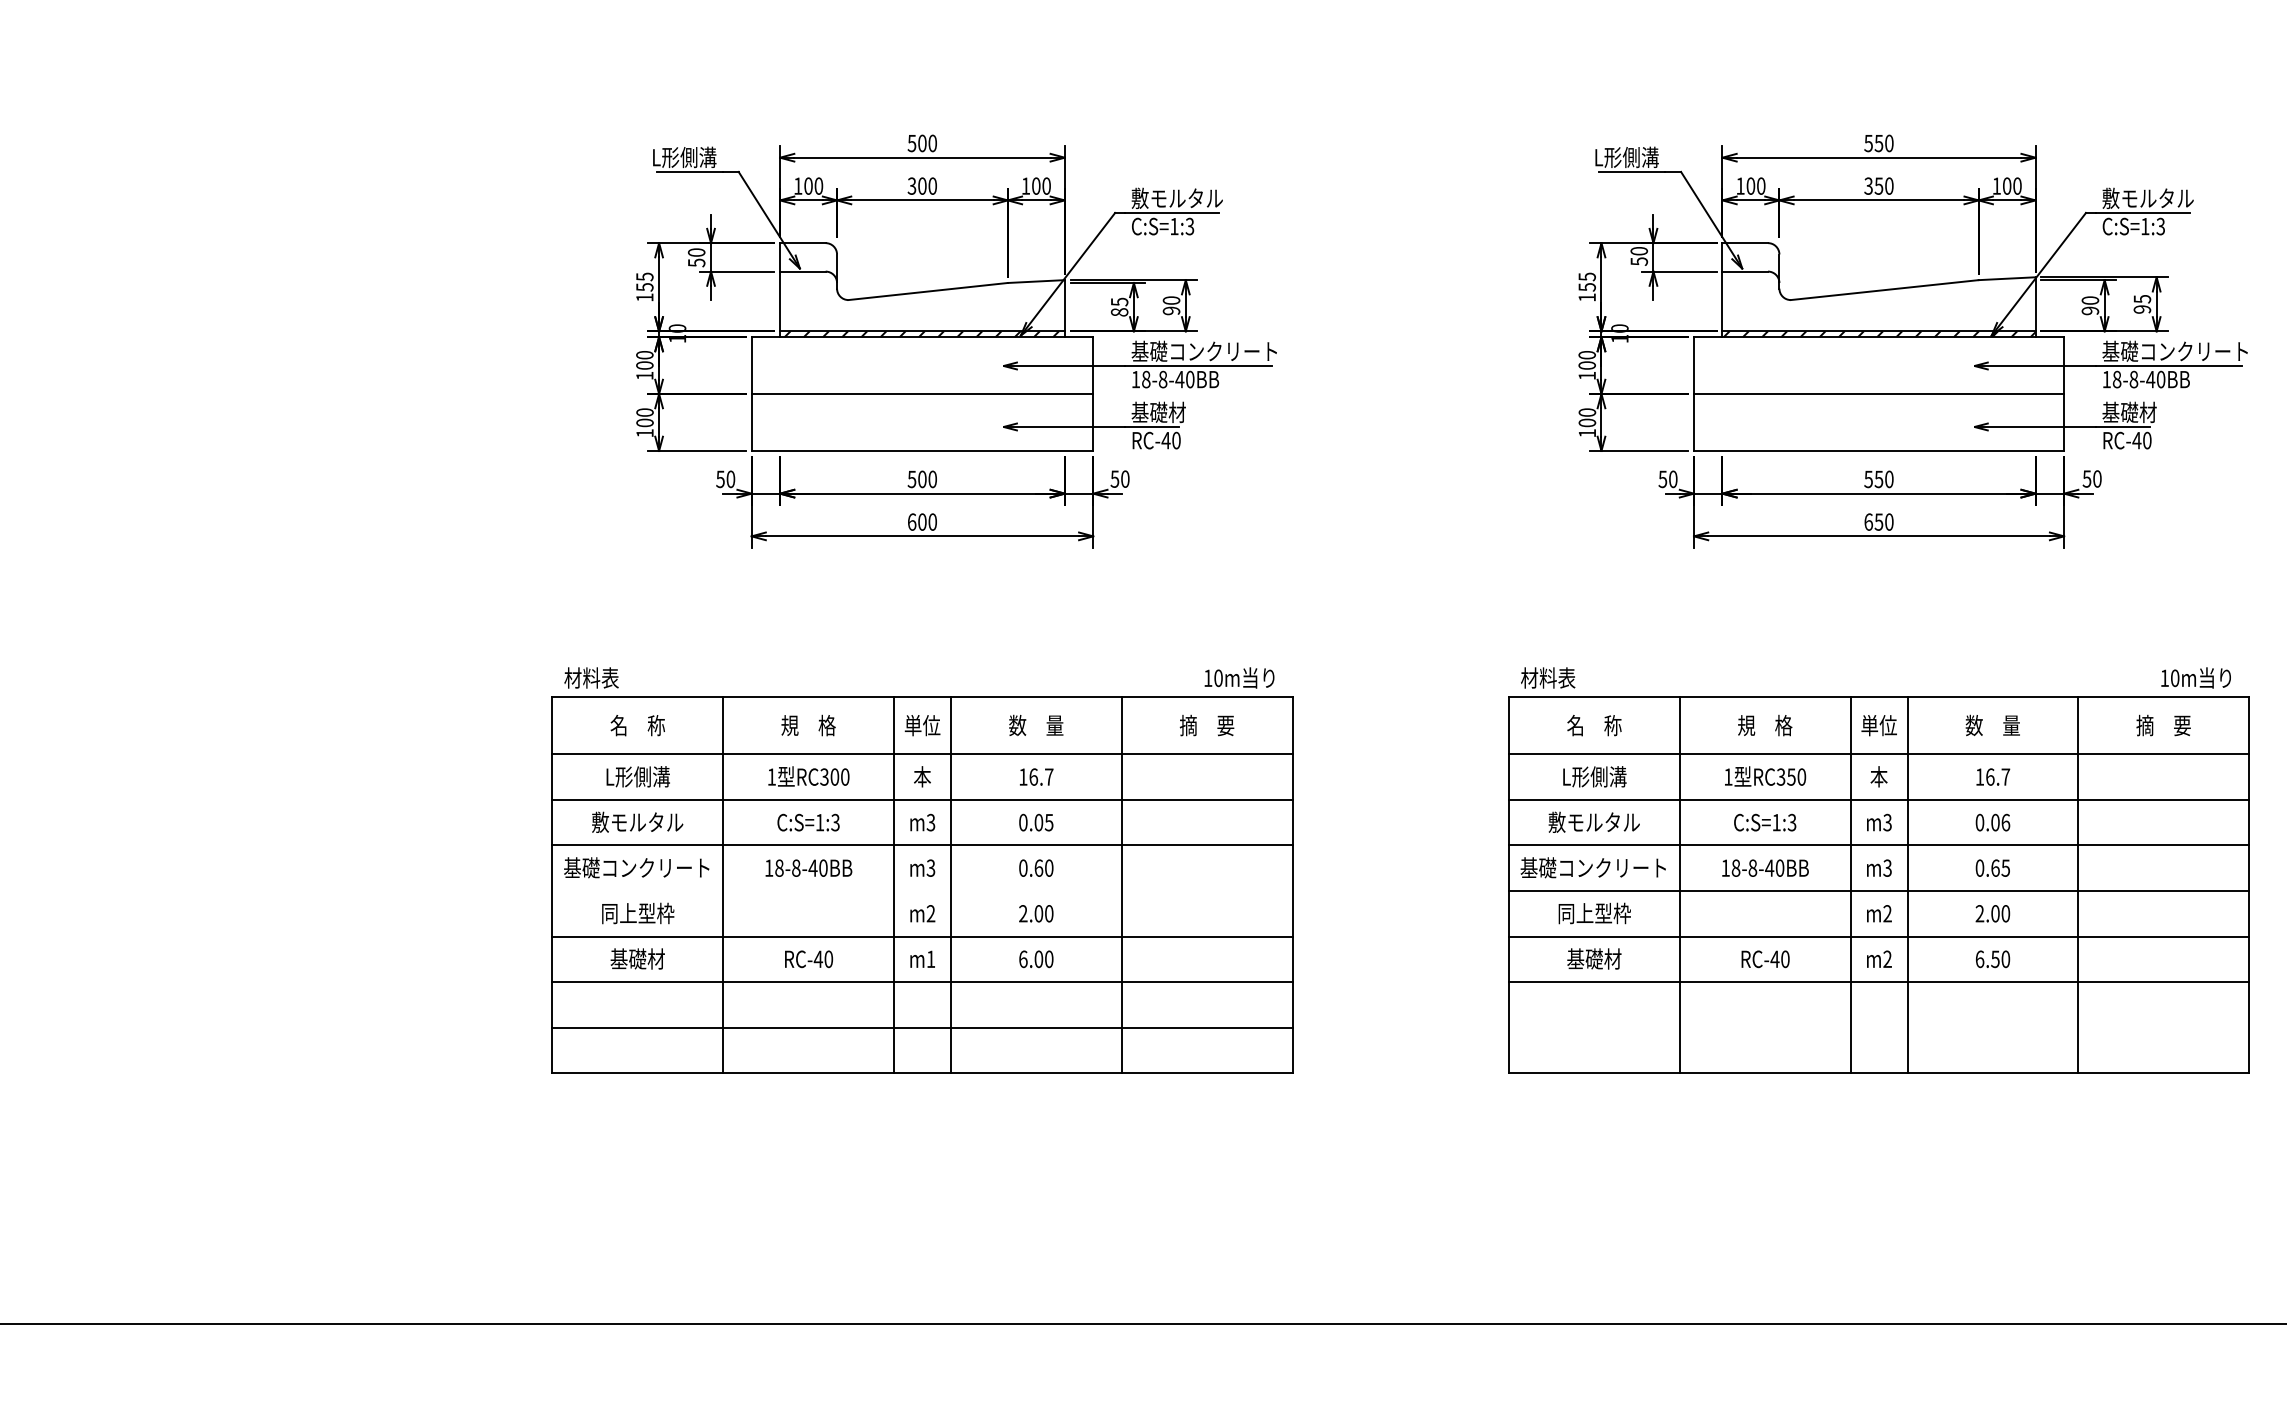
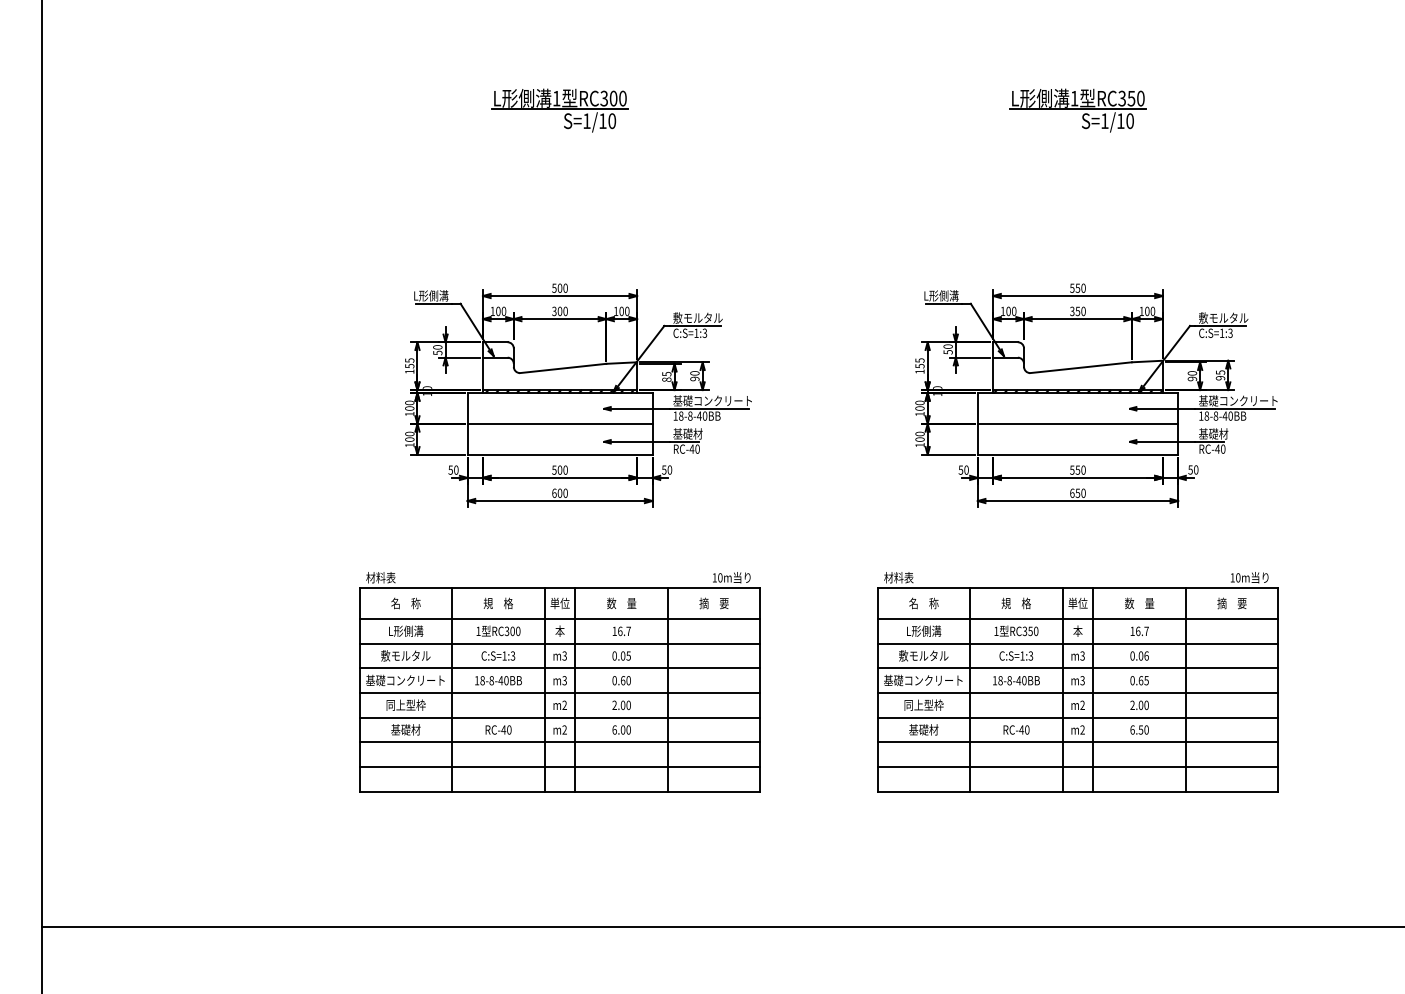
line: (921, 891) -> (559, 693), added
text: (930, 958) -> (564, 729), m1 -> m2
line: (1878, 1028) -> (1077, 767), added

